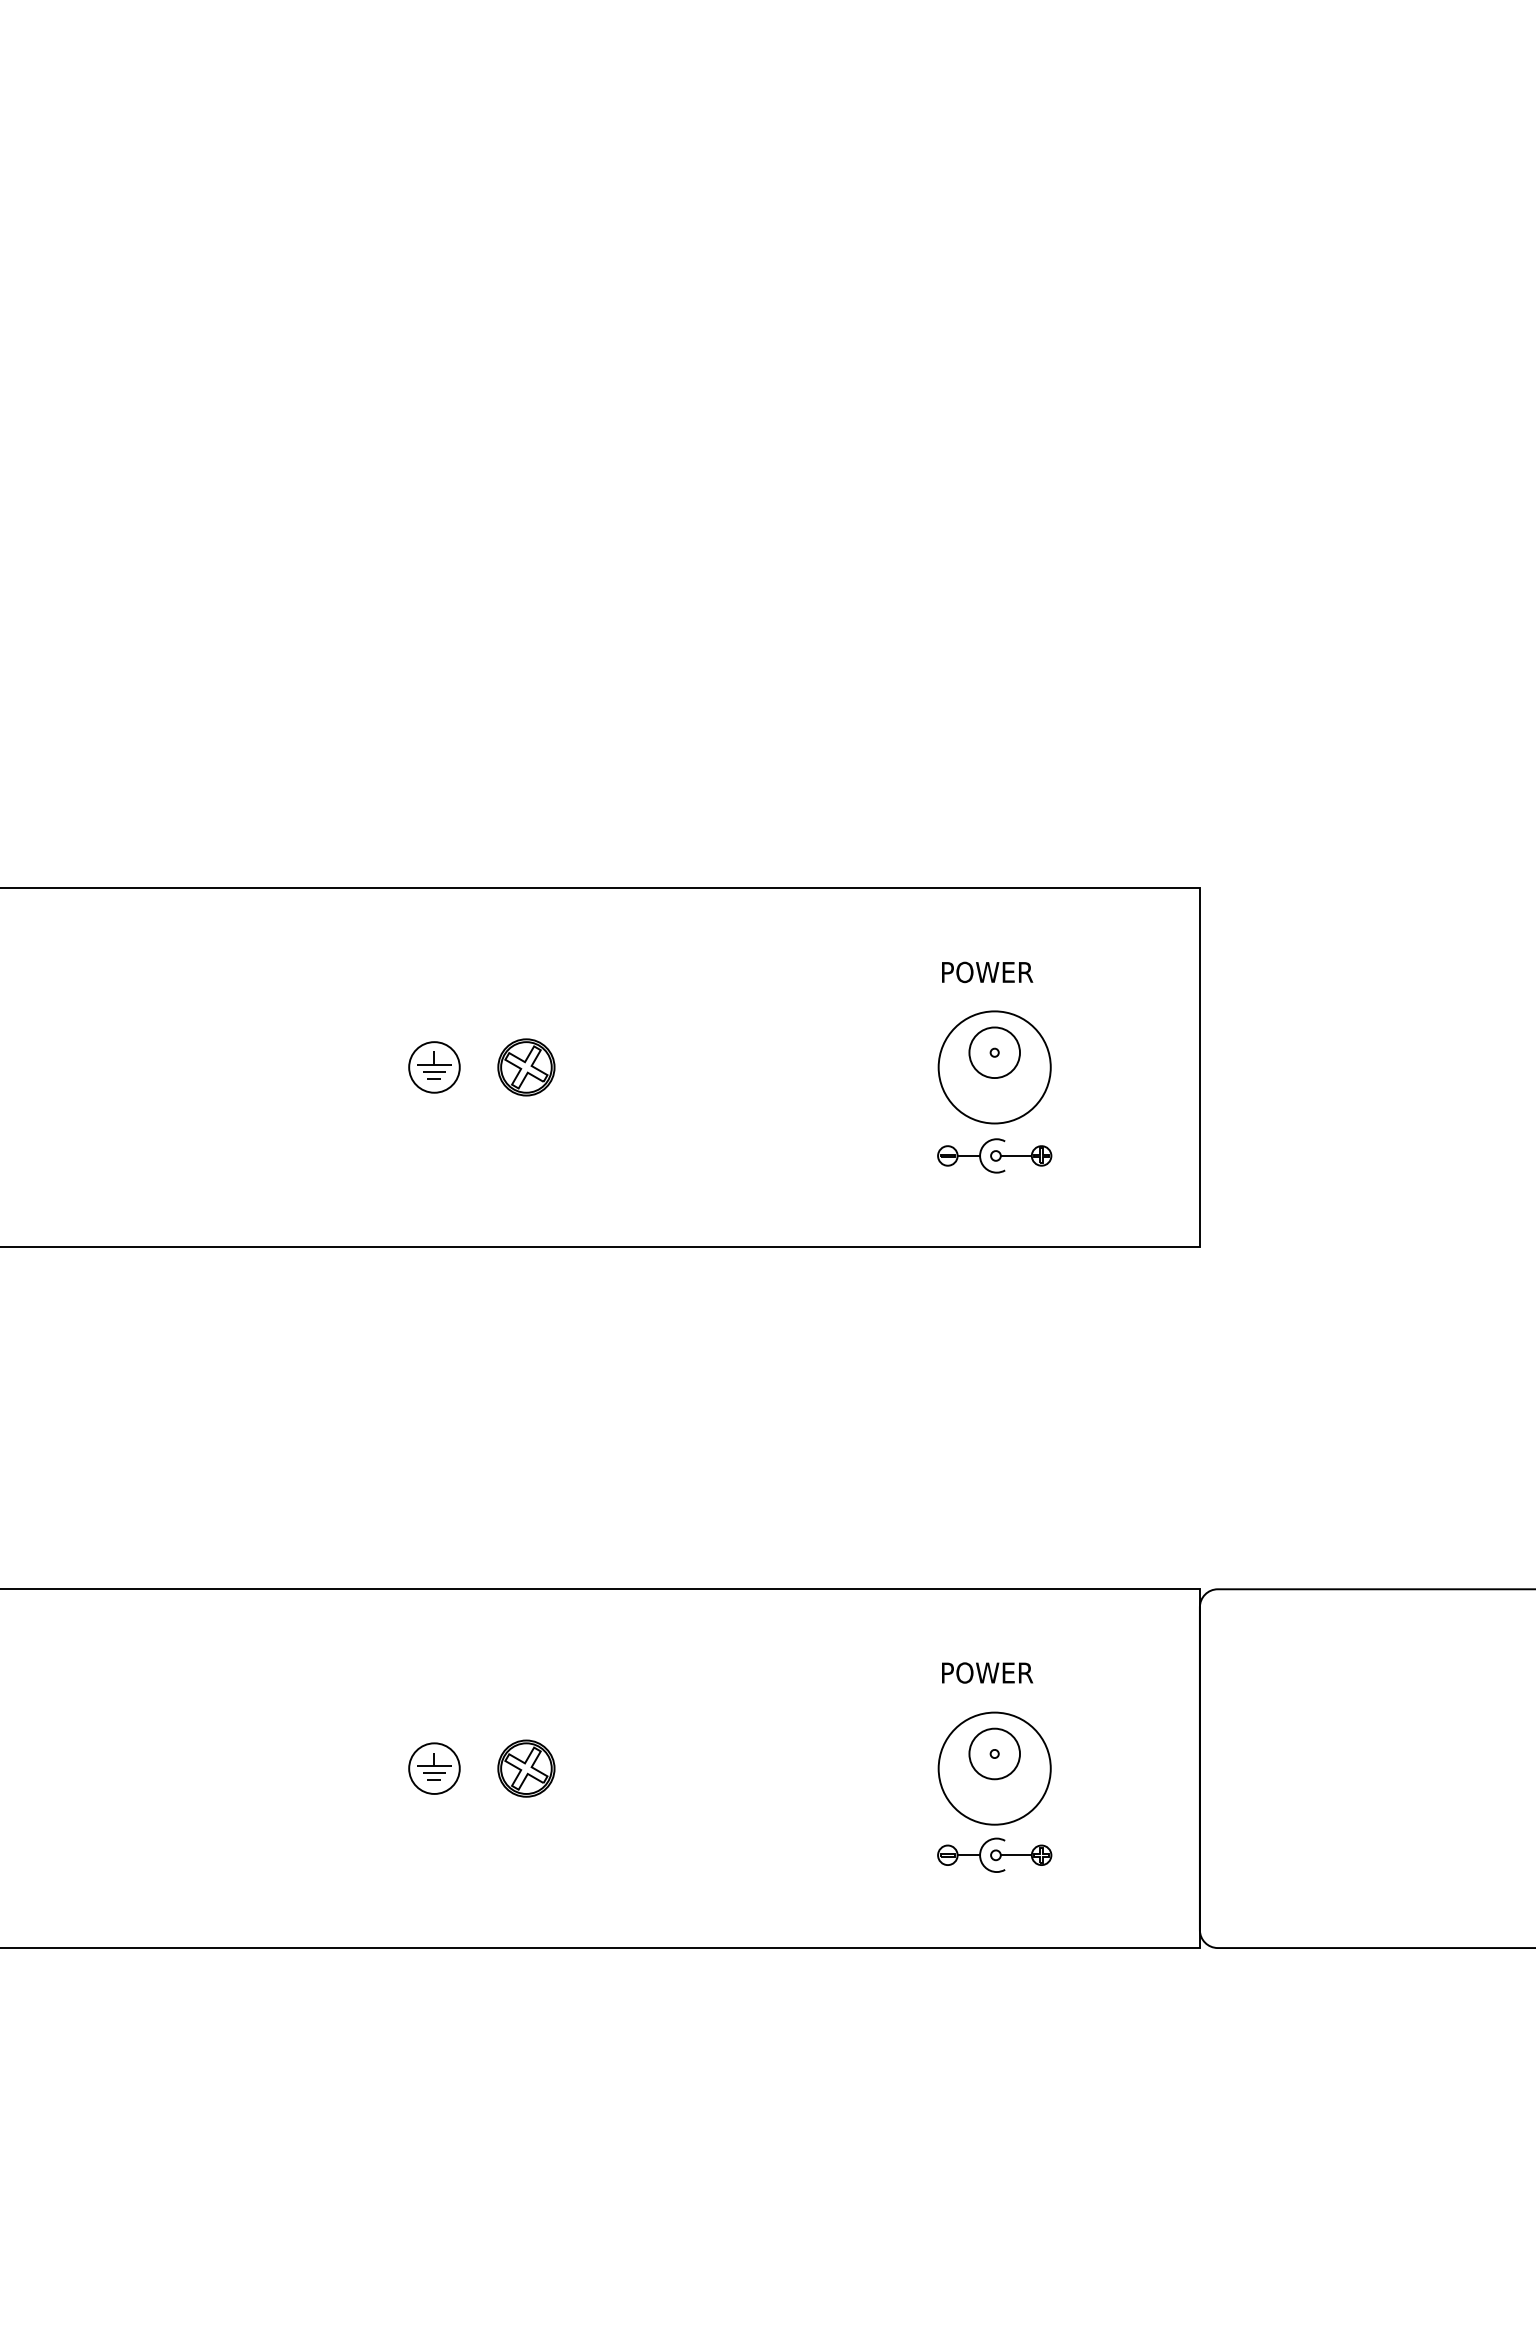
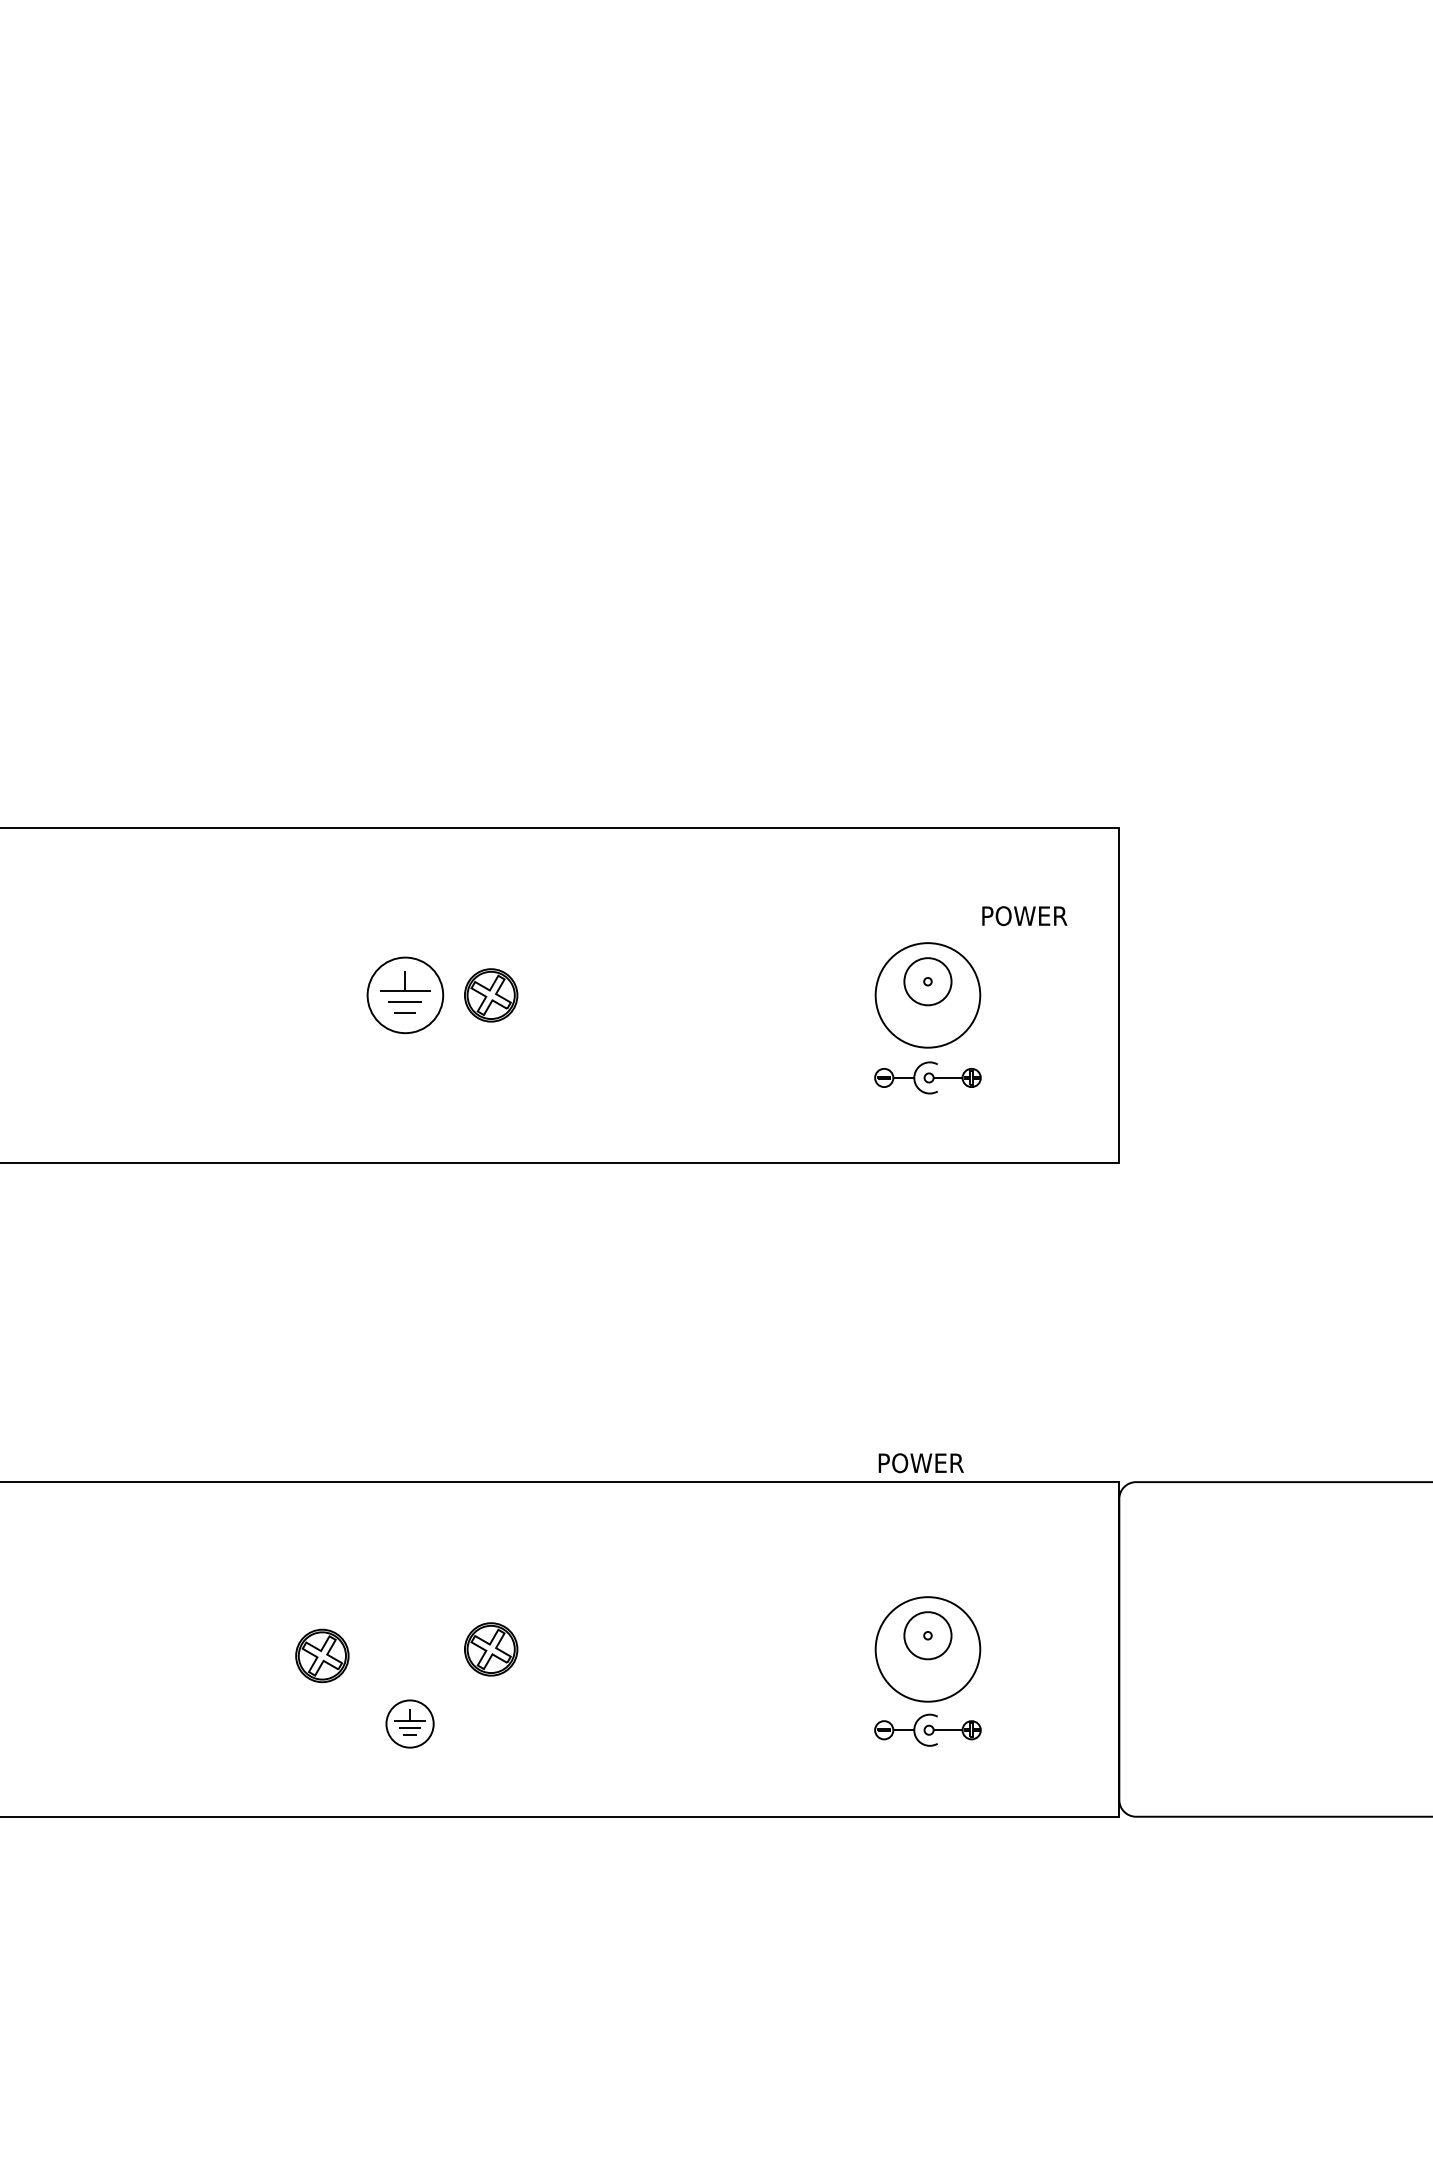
text: (987, 972) -> (1024, 916), moved
part: (434, 1067) -> (405, 995), size x1.6
text: (987, 1672) -> (921, 1462), moved
part: (434, 1768) -> (410, 1723), moved
part: (345, 1775) -> (322, 1655), added

